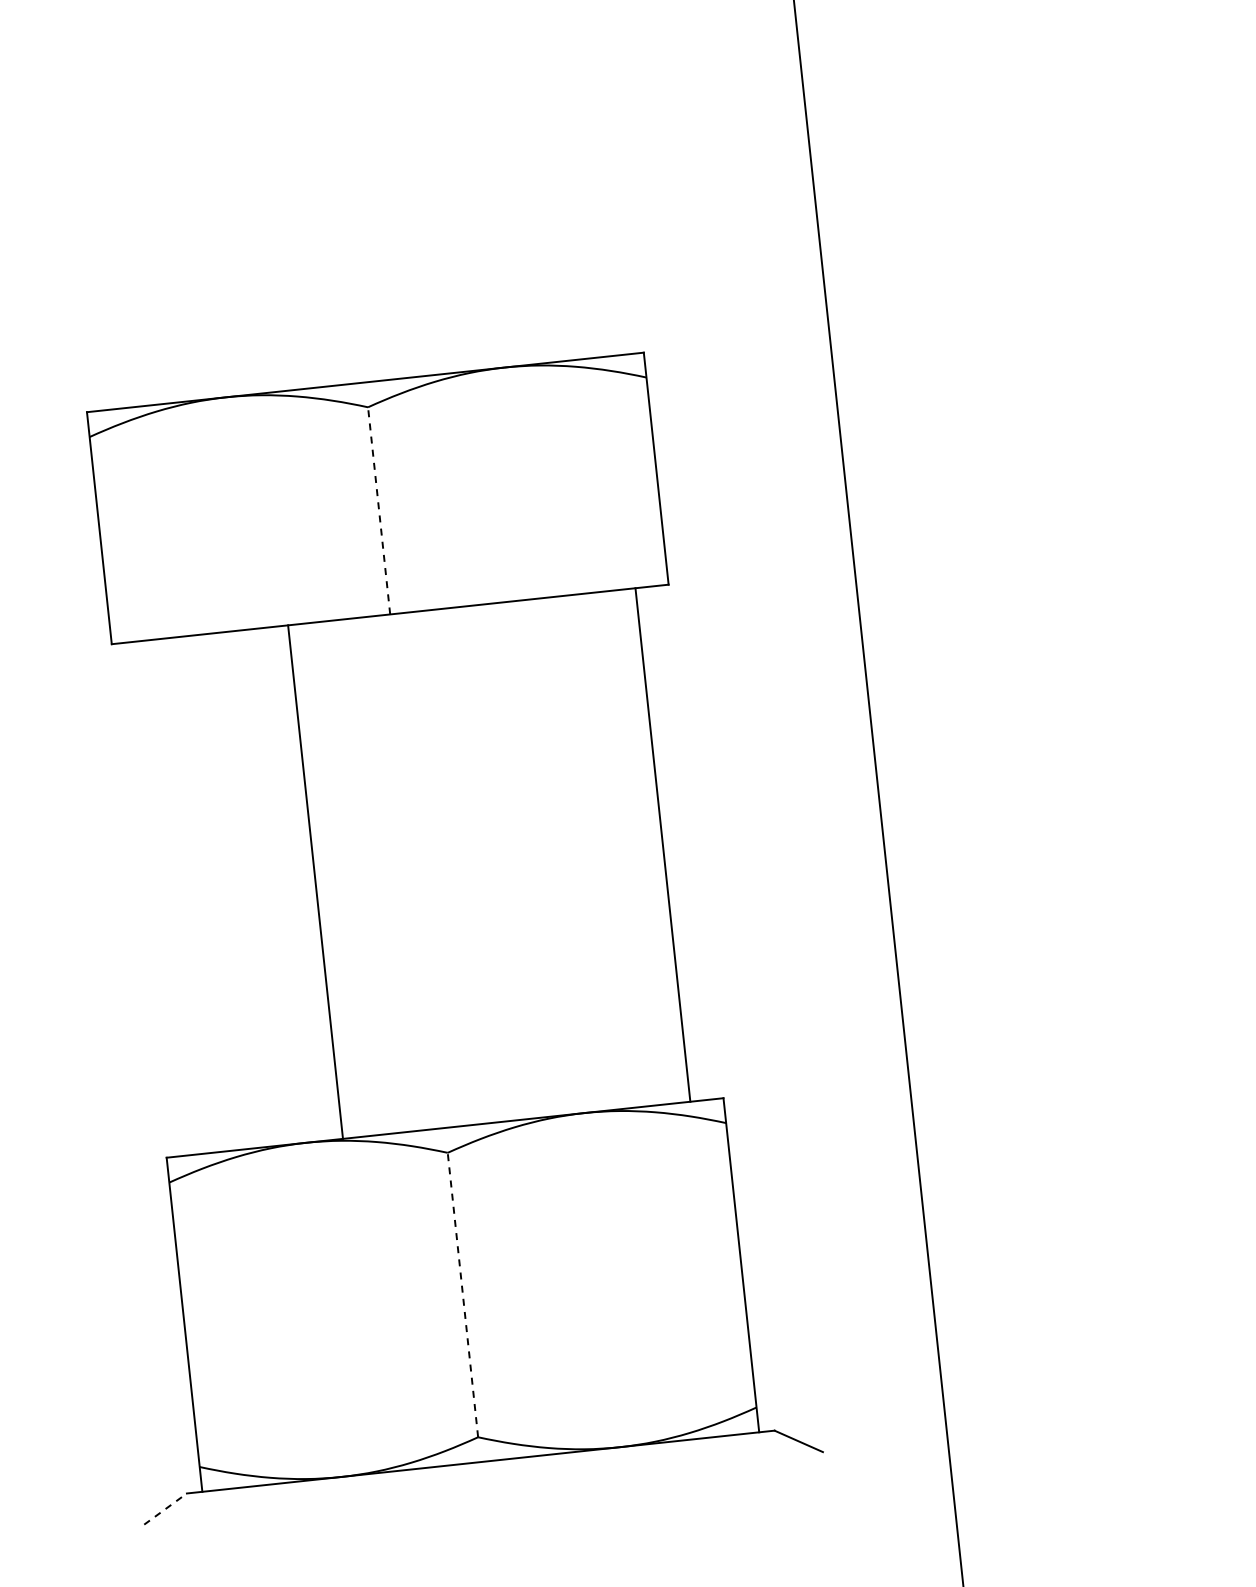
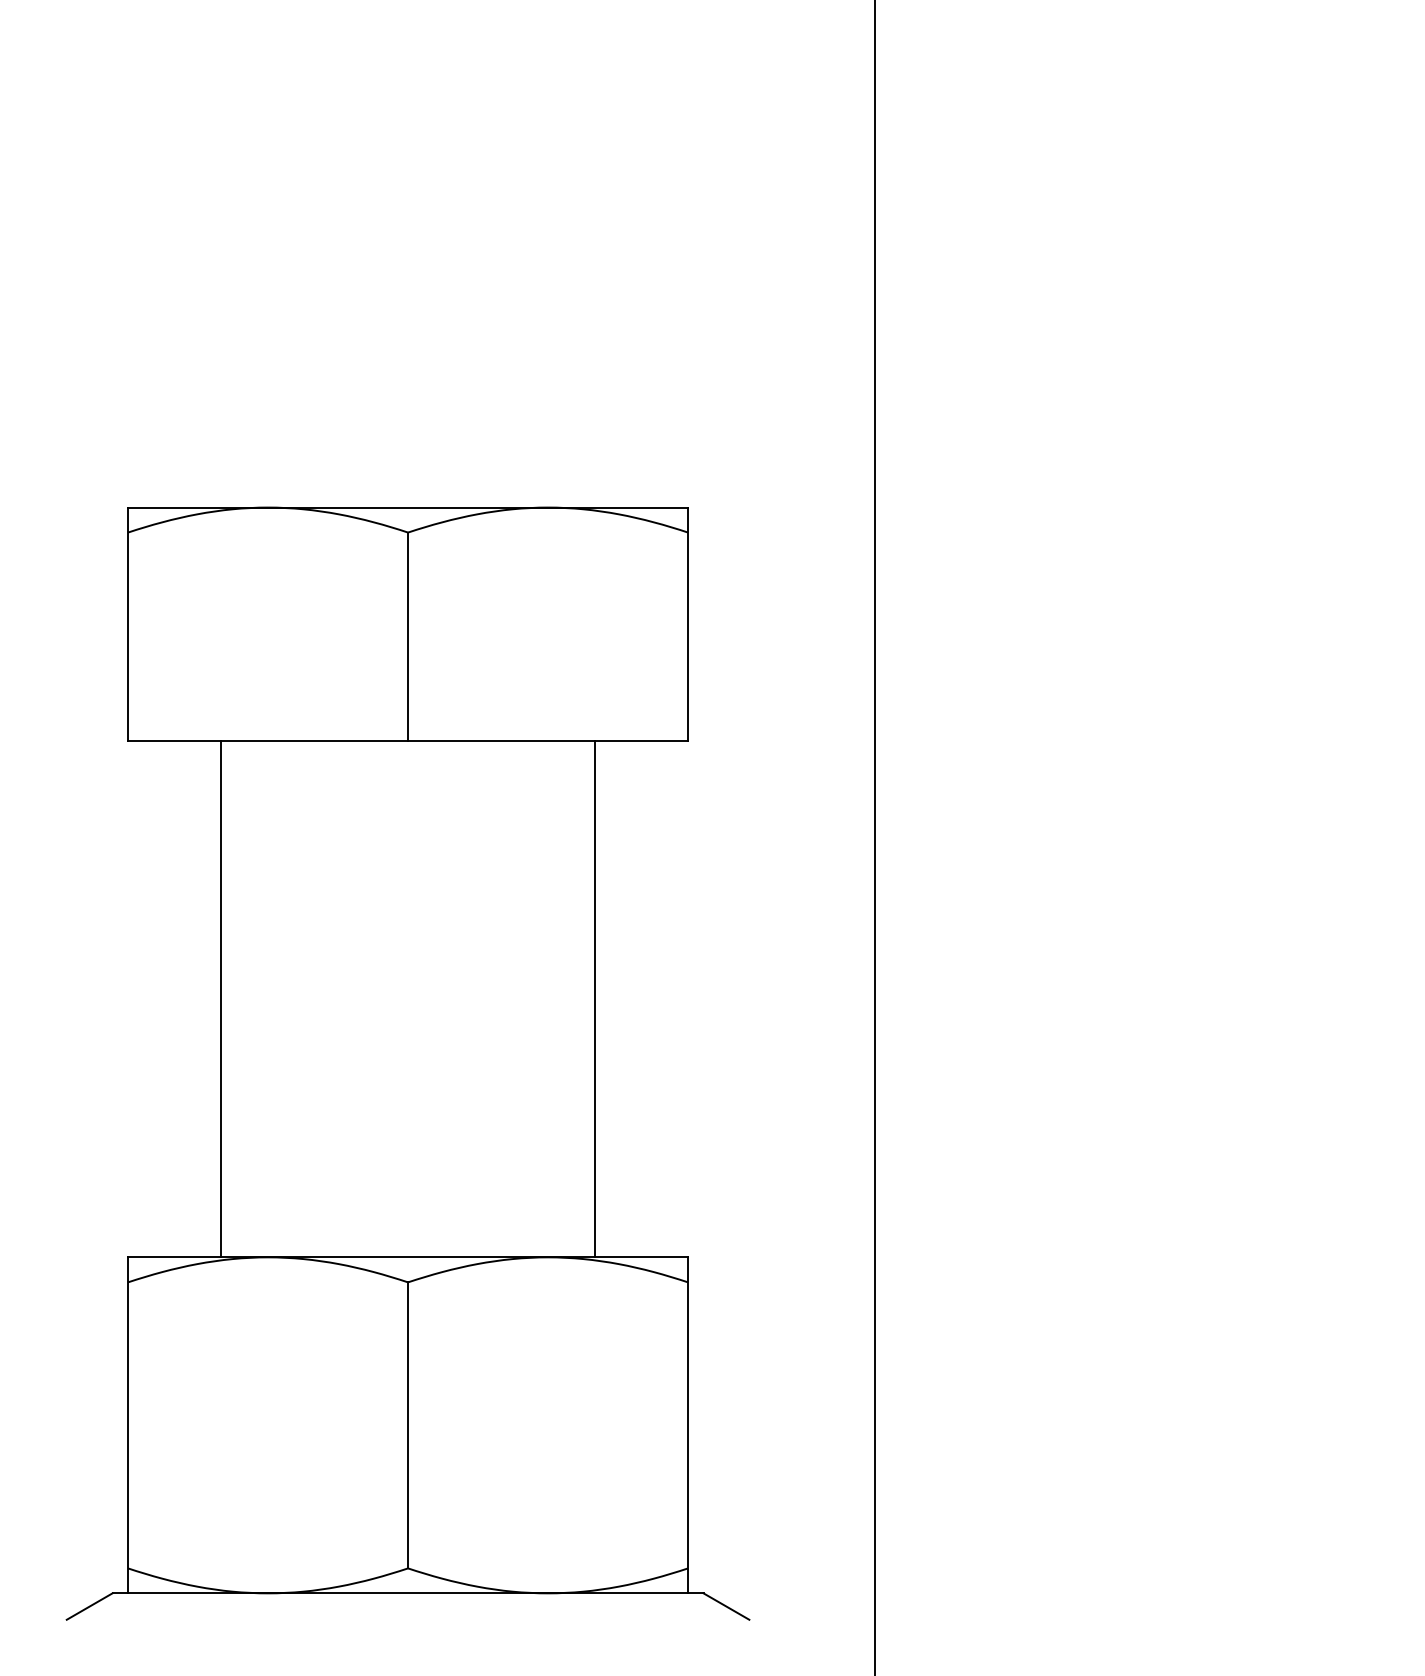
line: (379, 510) -> (408, 636), dashed -> solid
line: (662, 844) -> (594, 998), moved
line: (315, 881) -> (221, 998), moved
line: (463, 1294) -> (408, 1424), dashed -> solid
line: (166, 1508) -> (90, 1606), dashed -> solid

